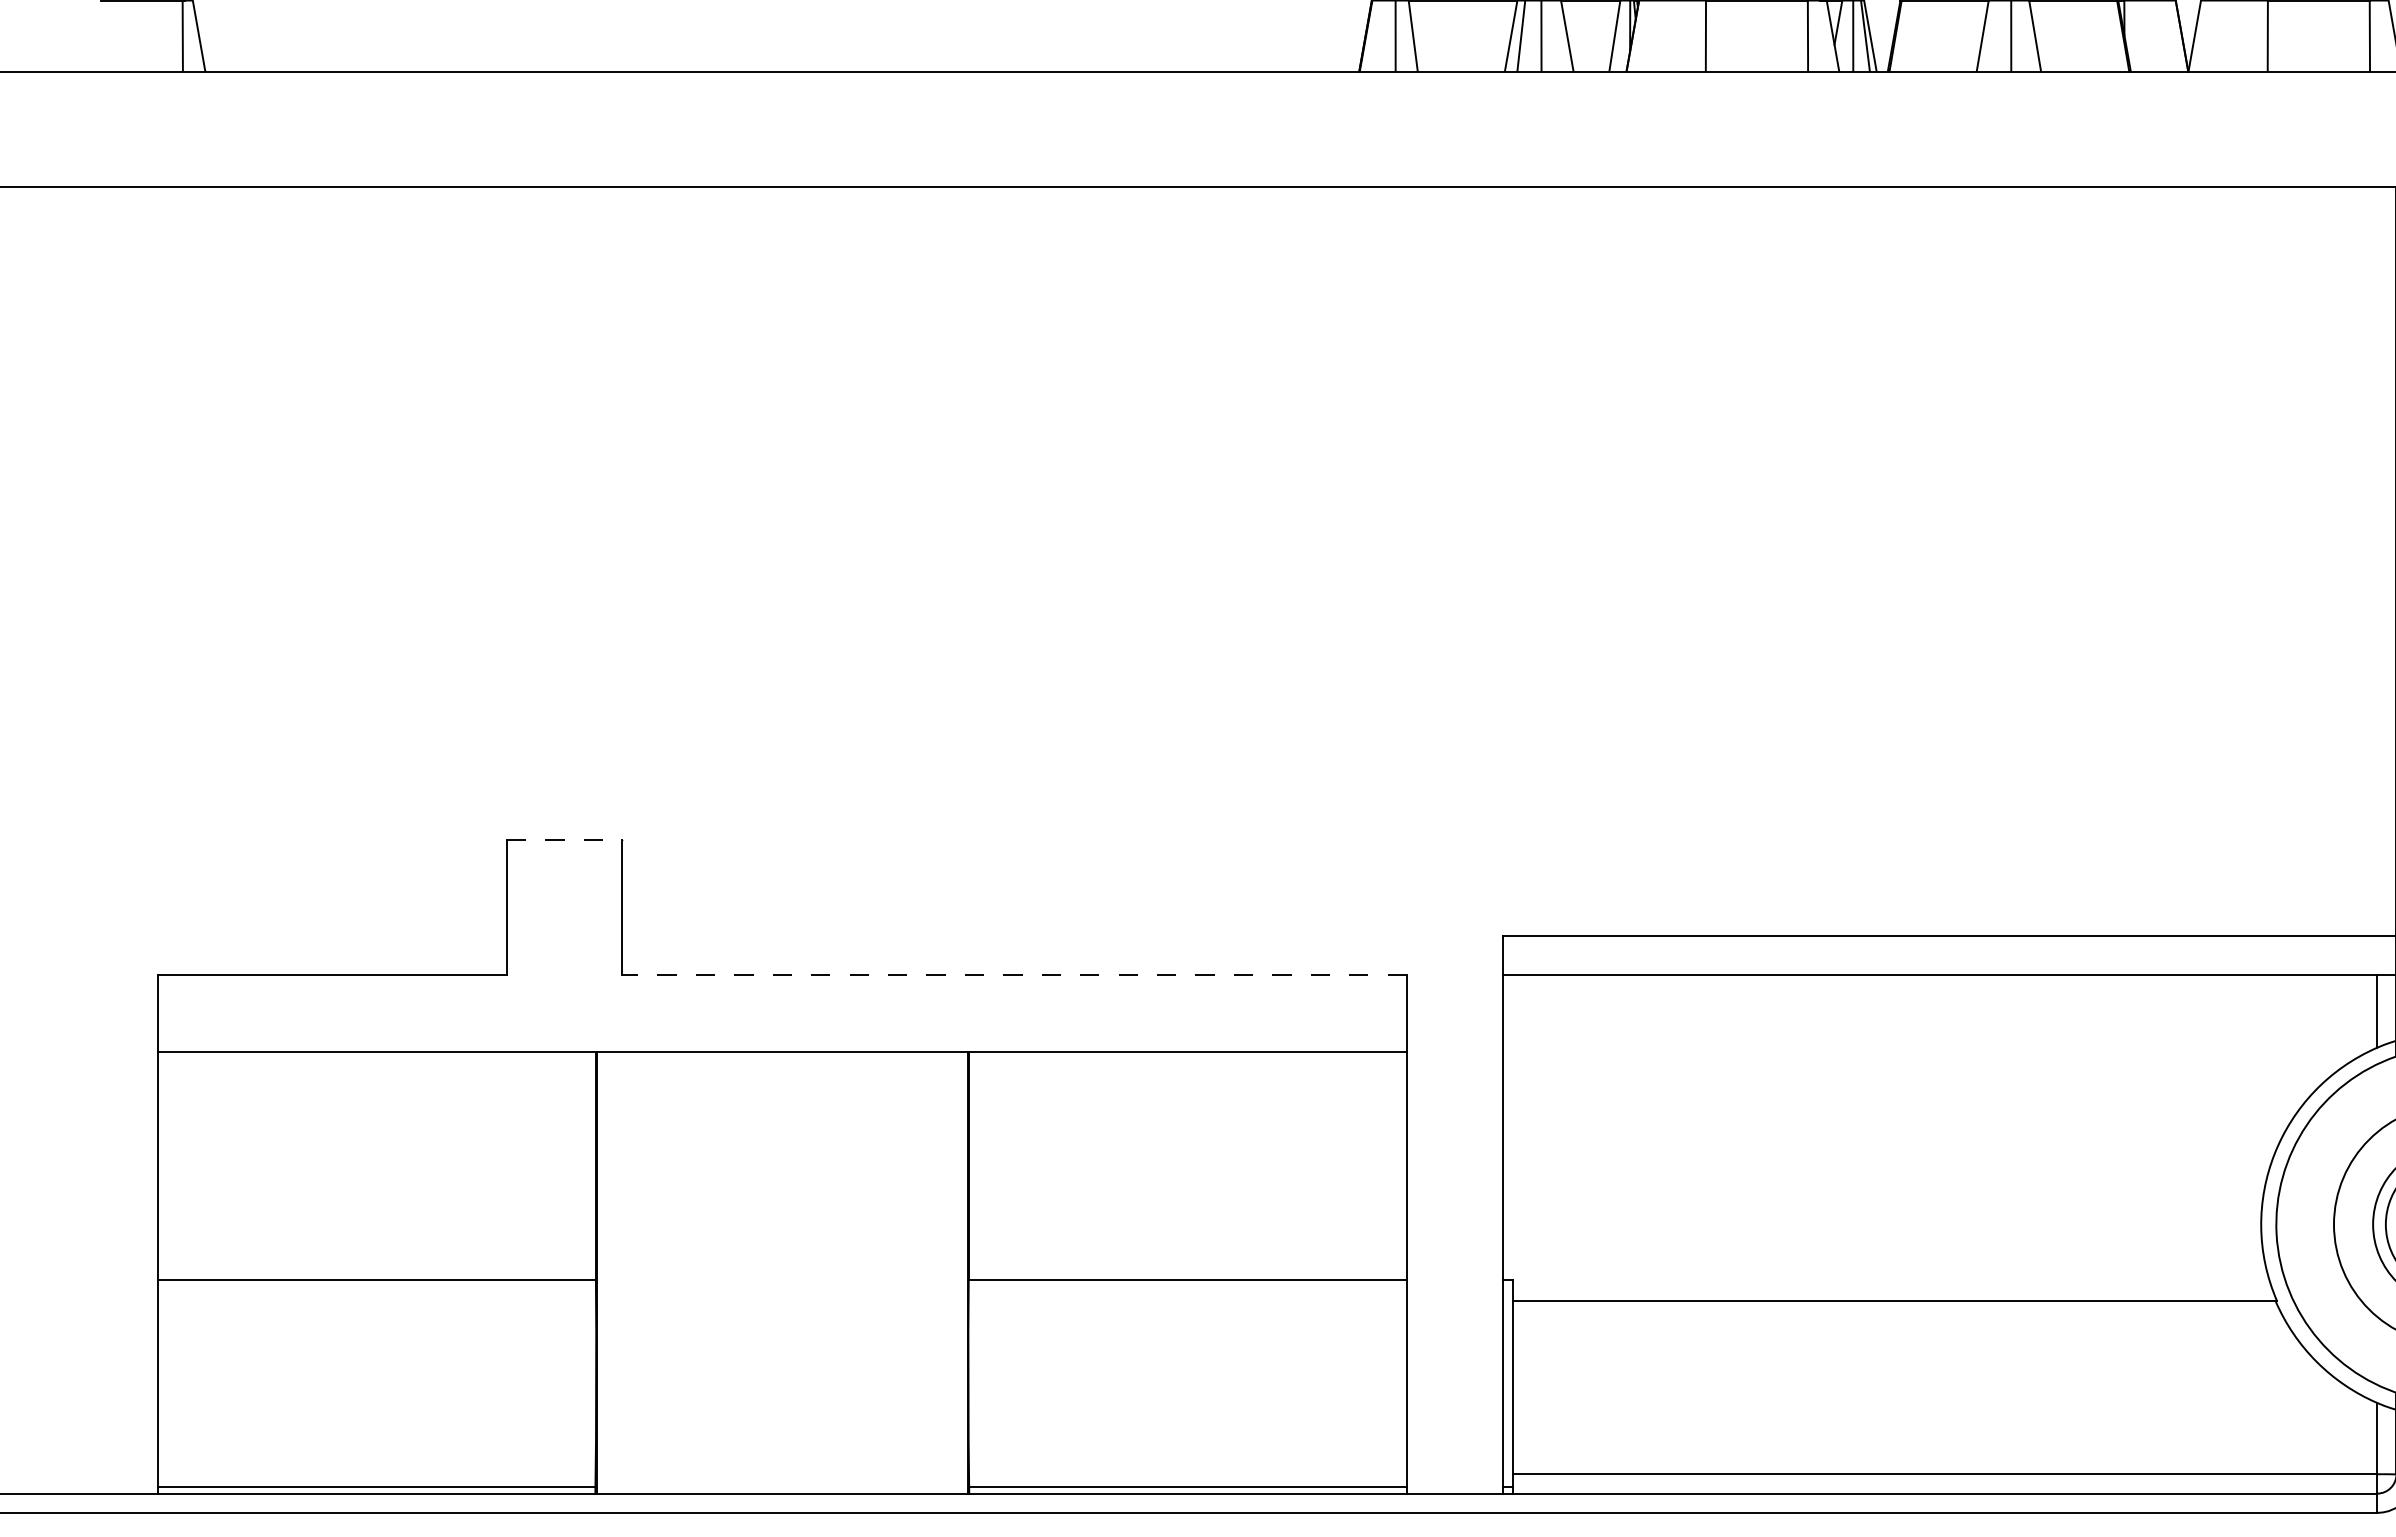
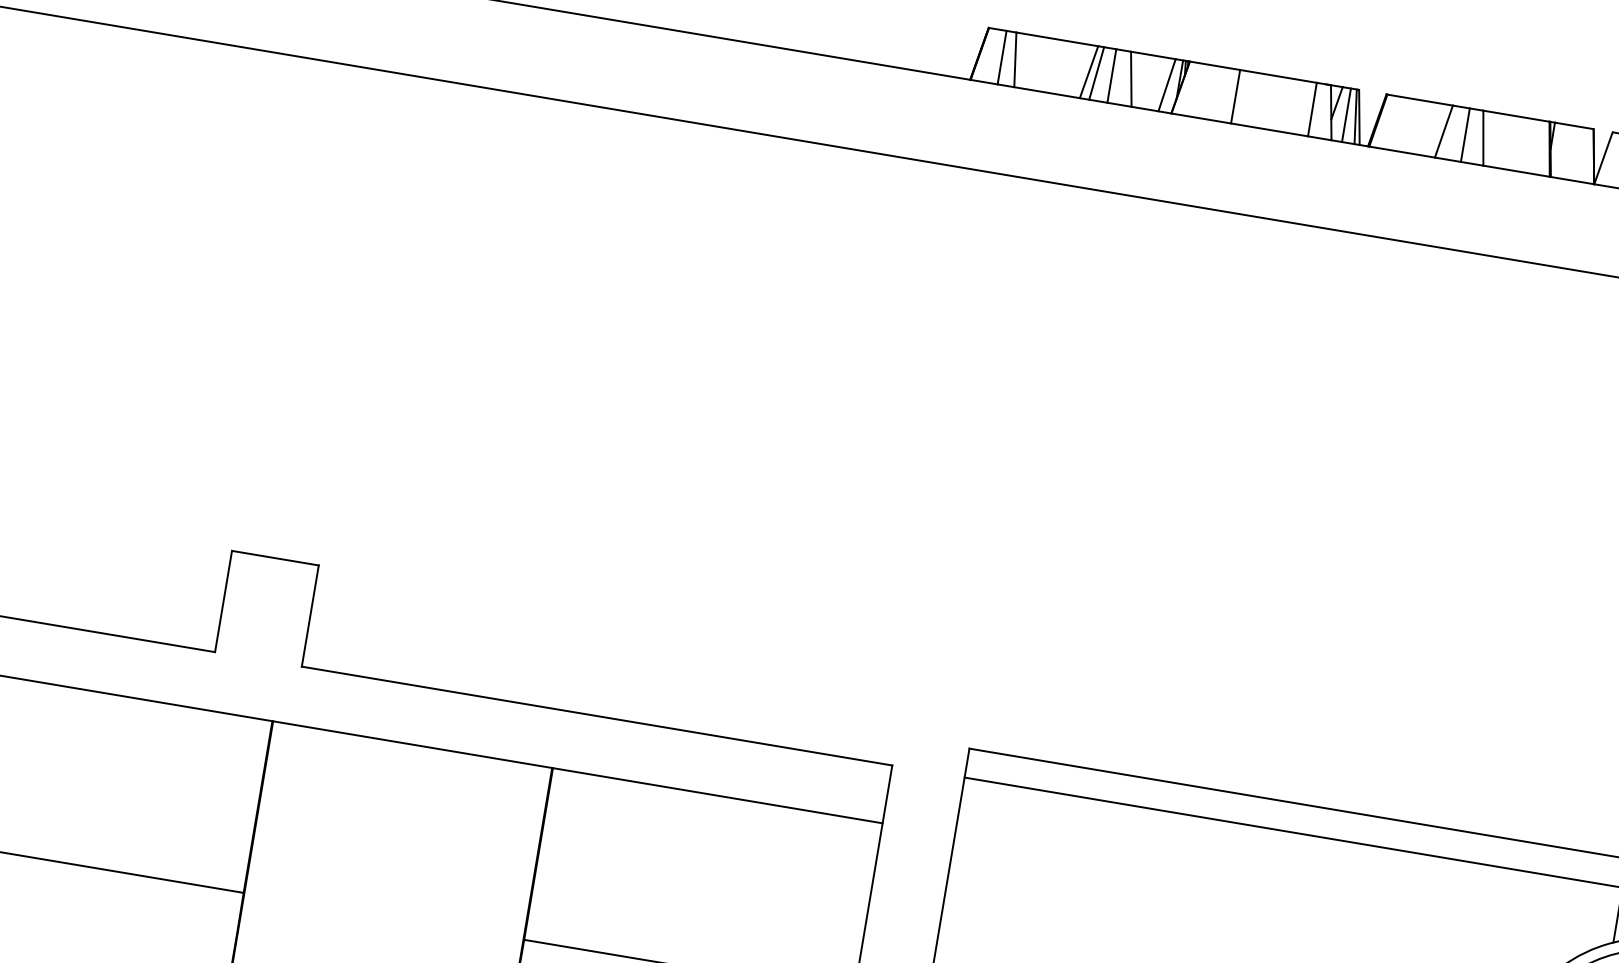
line: (564, 840) -> (275, 558), dashed -> solid
line: (1014, 974) -> (597, 715), dashed -> solid

